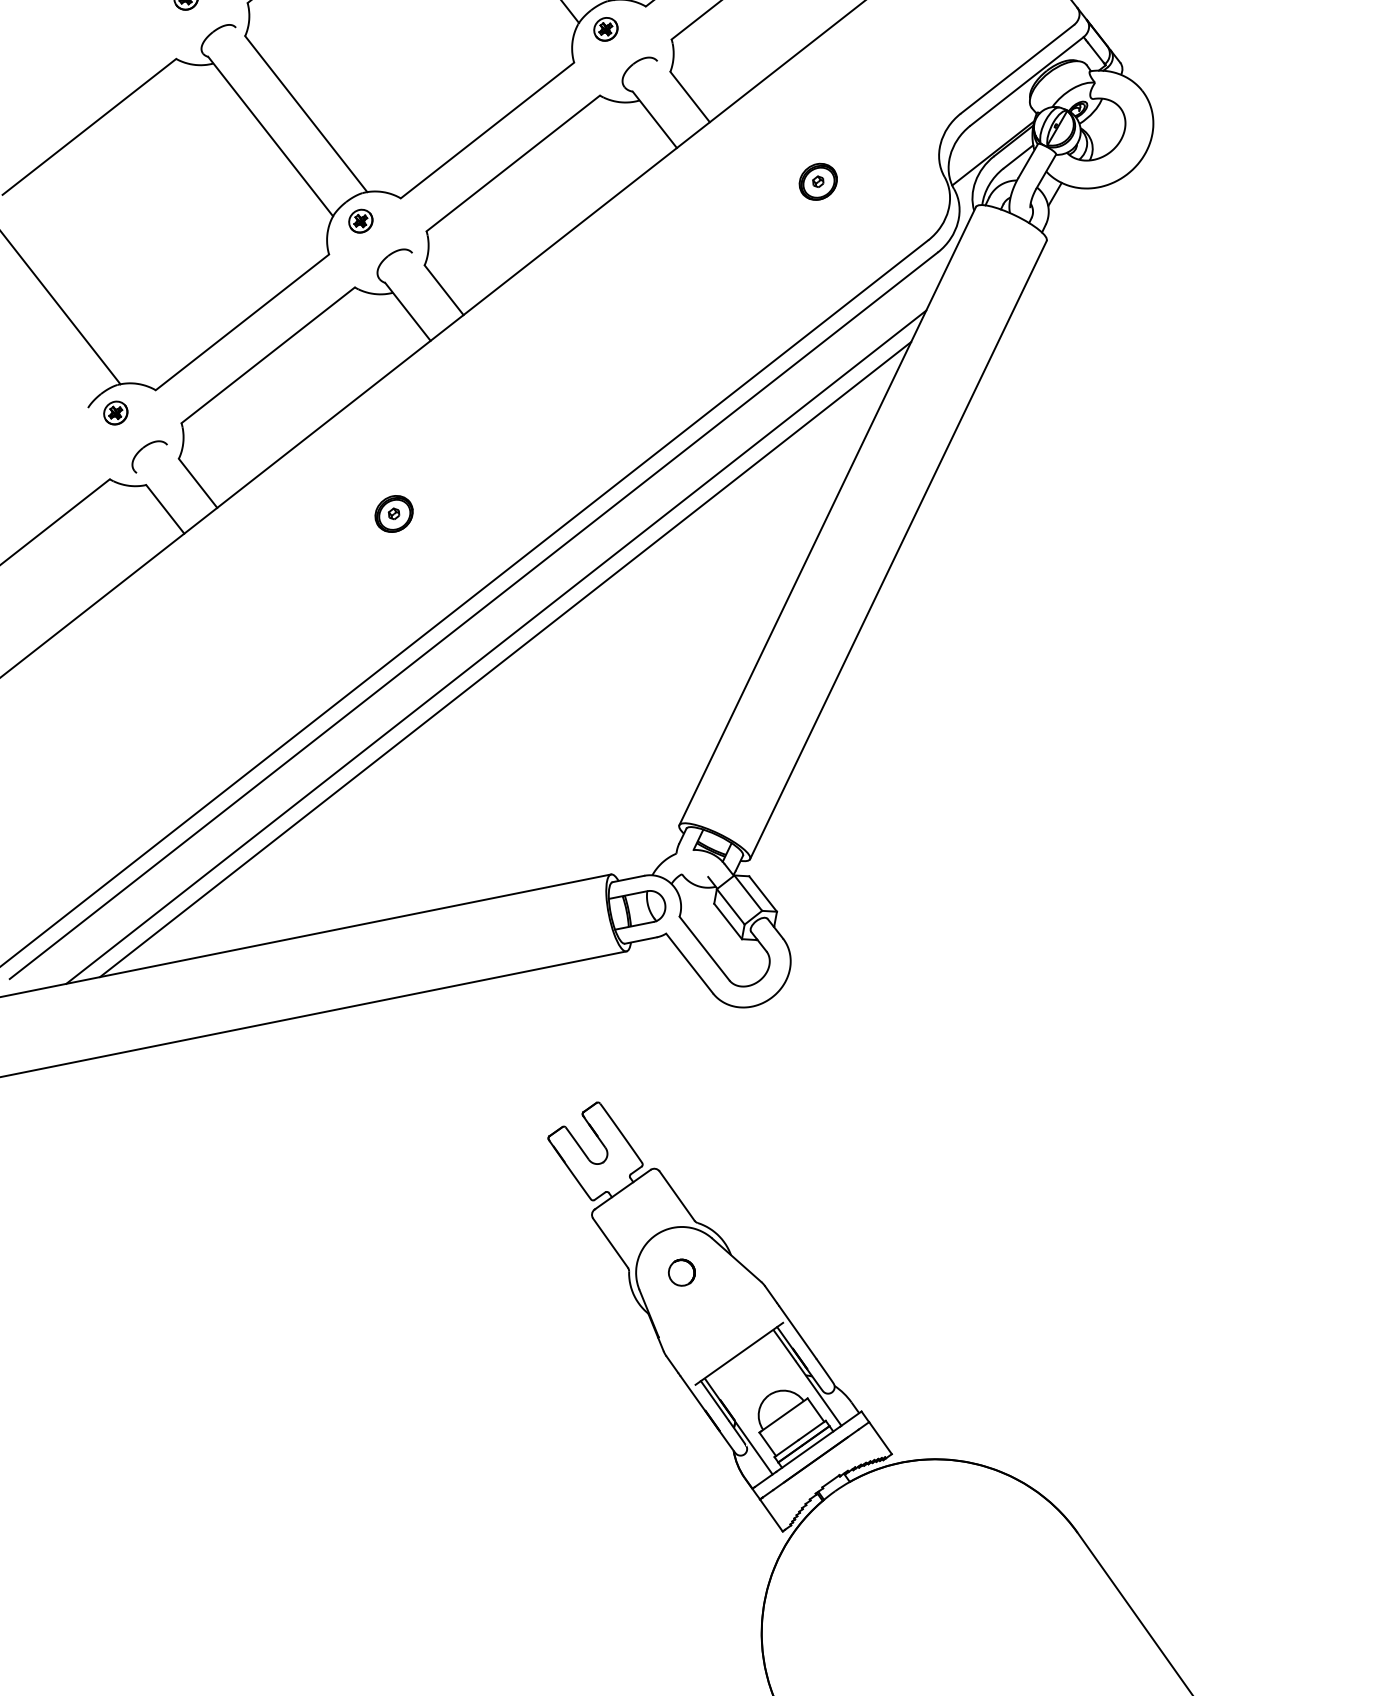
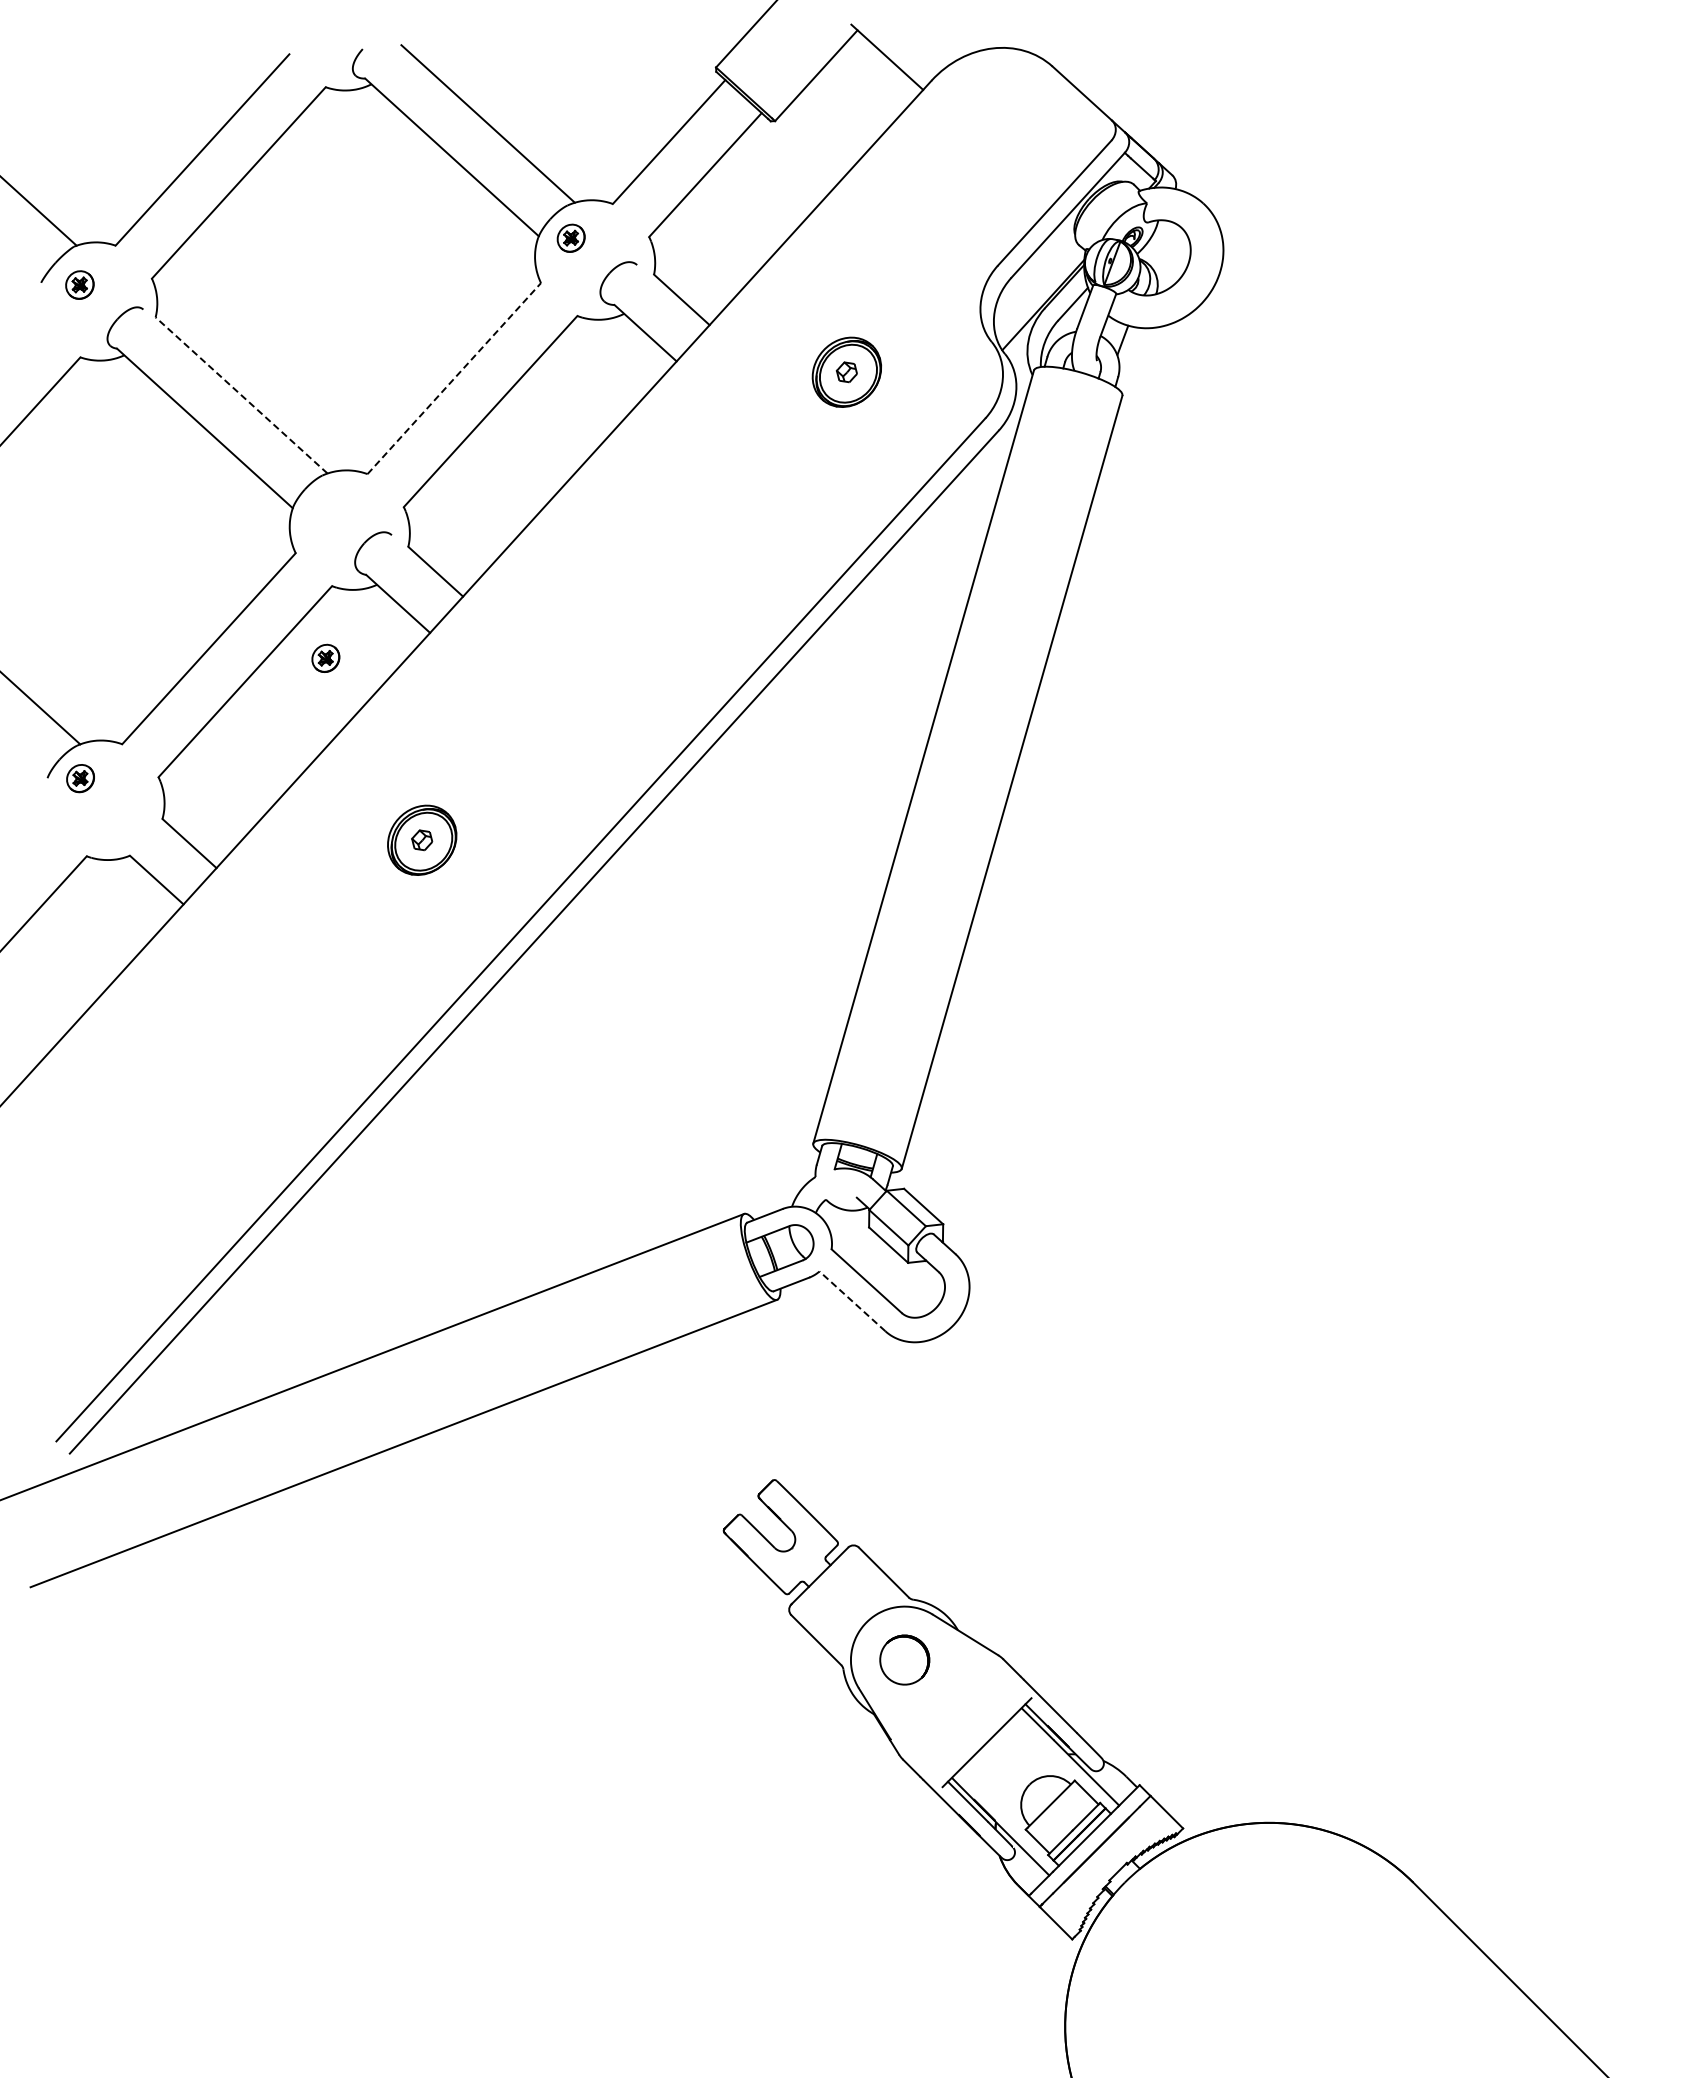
line: (306, 114) -> (241, 395), solid -> dashed
line: (487, 130) -> (454, 378), solid -> dashed
part: (818, 181) -> (846, 372), size x1.6
part: (360, 220) -> (325, 657), moved
part: (143, 448) -> (119, 814), removed
part: (393, 513) -> (421, 839), size x1.6
line: (496, 647) -> (566, 974), removed
line: (505, 659) -> (579, 986), removed
line: (689, 963) -> (852, 1301), solid -> dashed
part: (681, 1272) -> (904, 1660), size x1.6

